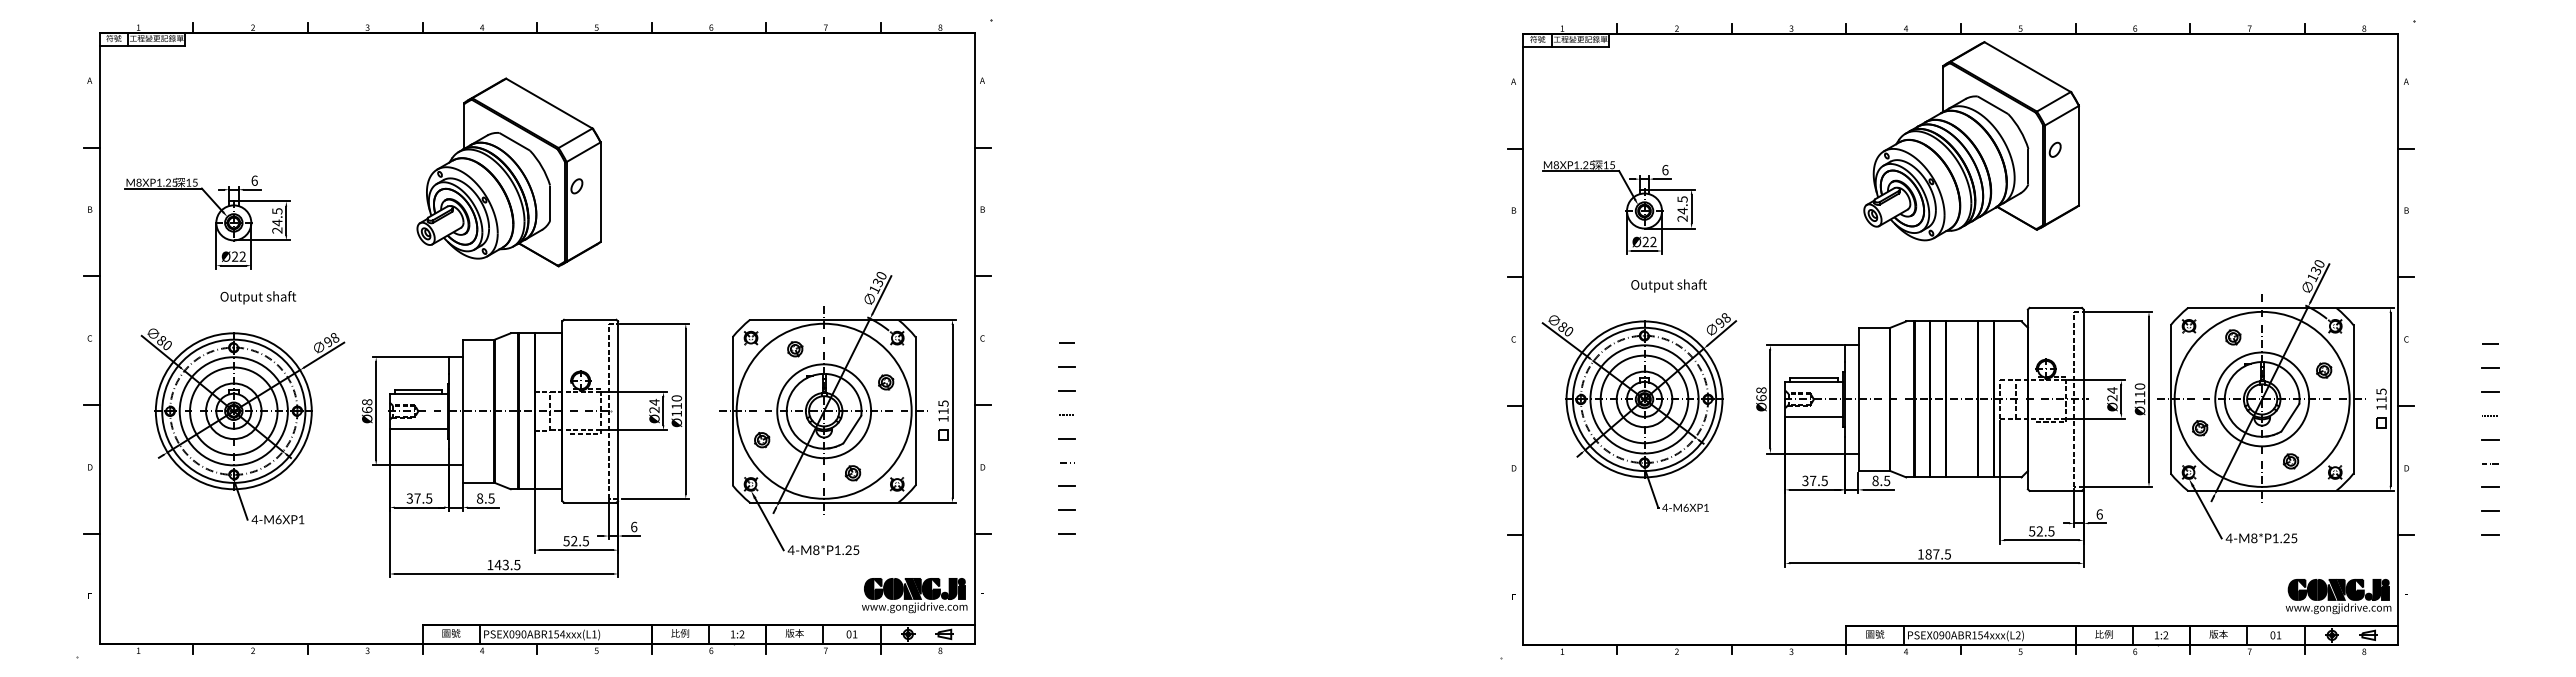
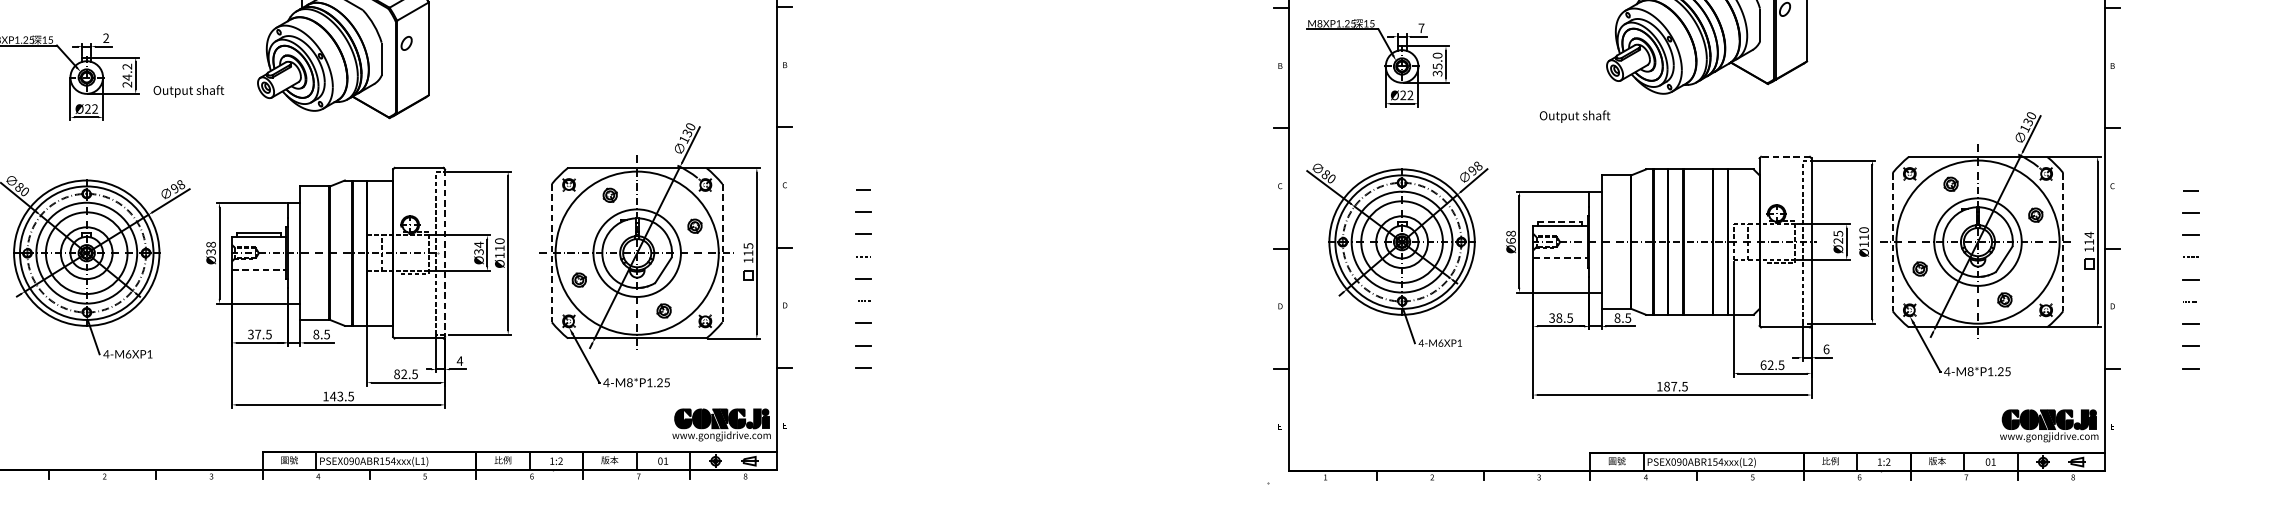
text: (1665, 170) -> (1421, 28), 6 -> 7
text: (254, 180) -> (106, 38), 6 -> 2
text: (1682, 208) -> (1437, 64), 24.5 -> 35.0
text: (277, 211) -> (127, 66), 24.5 -> 24.2
text: (1668, 285) -> (1574, 116), moved
text: (258, 297) -> (189, 91), moved
line: (2055, 307) -> (1785, 156), solid -> dashed
line: (1813, 377) -> (1559, 221), solid -> dashed
text: (2112, 390) -> (1838, 233), Ø24 -> Ø25
text: (2381, 391) -> (2089, 234), 115 -> 114
line: (2170, 399) -> (1892, 242), solid -> dashed
line: (2353, 399) -> (2063, 242), solid -> dashed
text: (367, 409) -> (211, 251), Ø68 -> Ø38
text: (654, 409) -> (479, 251), Ø24 -> Ø34
line: (618, 411) -> (445, 253), solid -> dashed
line: (732, 411) -> (551, 253), solid -> dashed
line: (915, 411) -> (722, 253), solid -> dashed
line: (1814, 416) -> (1560, 258), solid -> dashed
line: (419, 428) -> (259, 269), solid -> dashed
text: (1813, 480) -> (1559, 317), 37.5 -> 38.5
text: (633, 526) -> (459, 360), 6 -> 4
text: (2032, 531) -> (1763, 365), 52.5 -> 62.5
text: (566, 541) -> (396, 374), 52.5 -> 82.5

